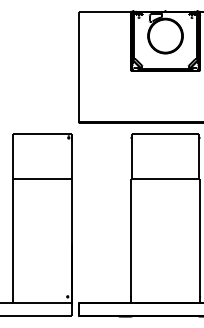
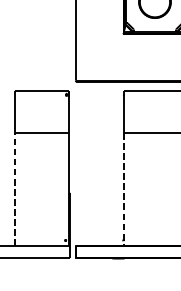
line: (12, 241) -> (15, 189), solid -> dashed
line: (131, 241) -> (123, 189), solid -> dashed

